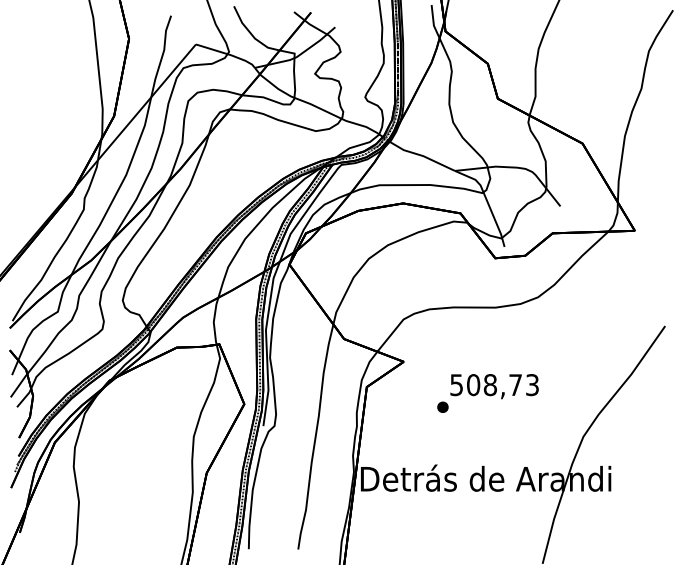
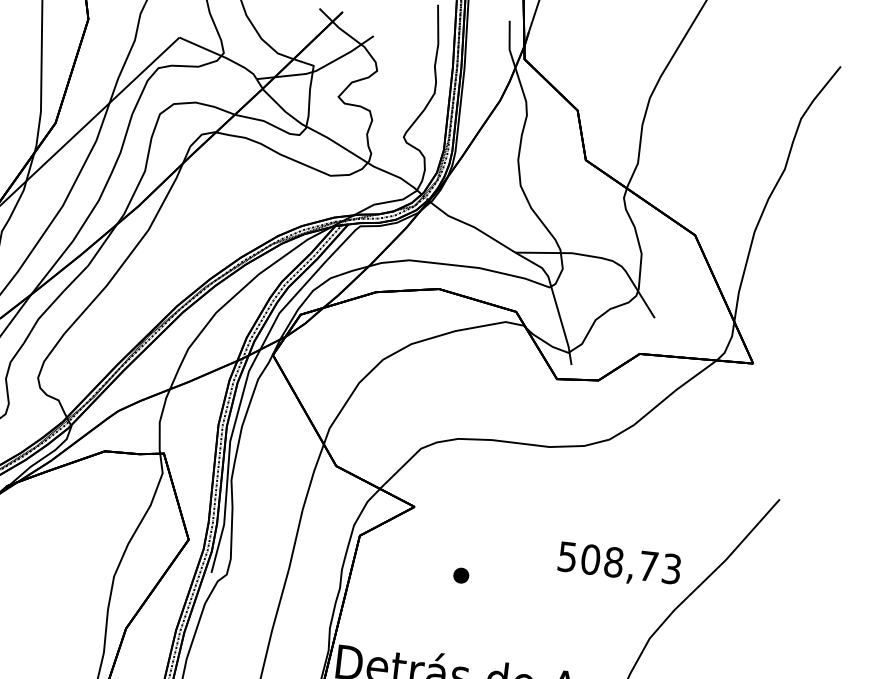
text: (494, 386) -> (619, 564), moved

